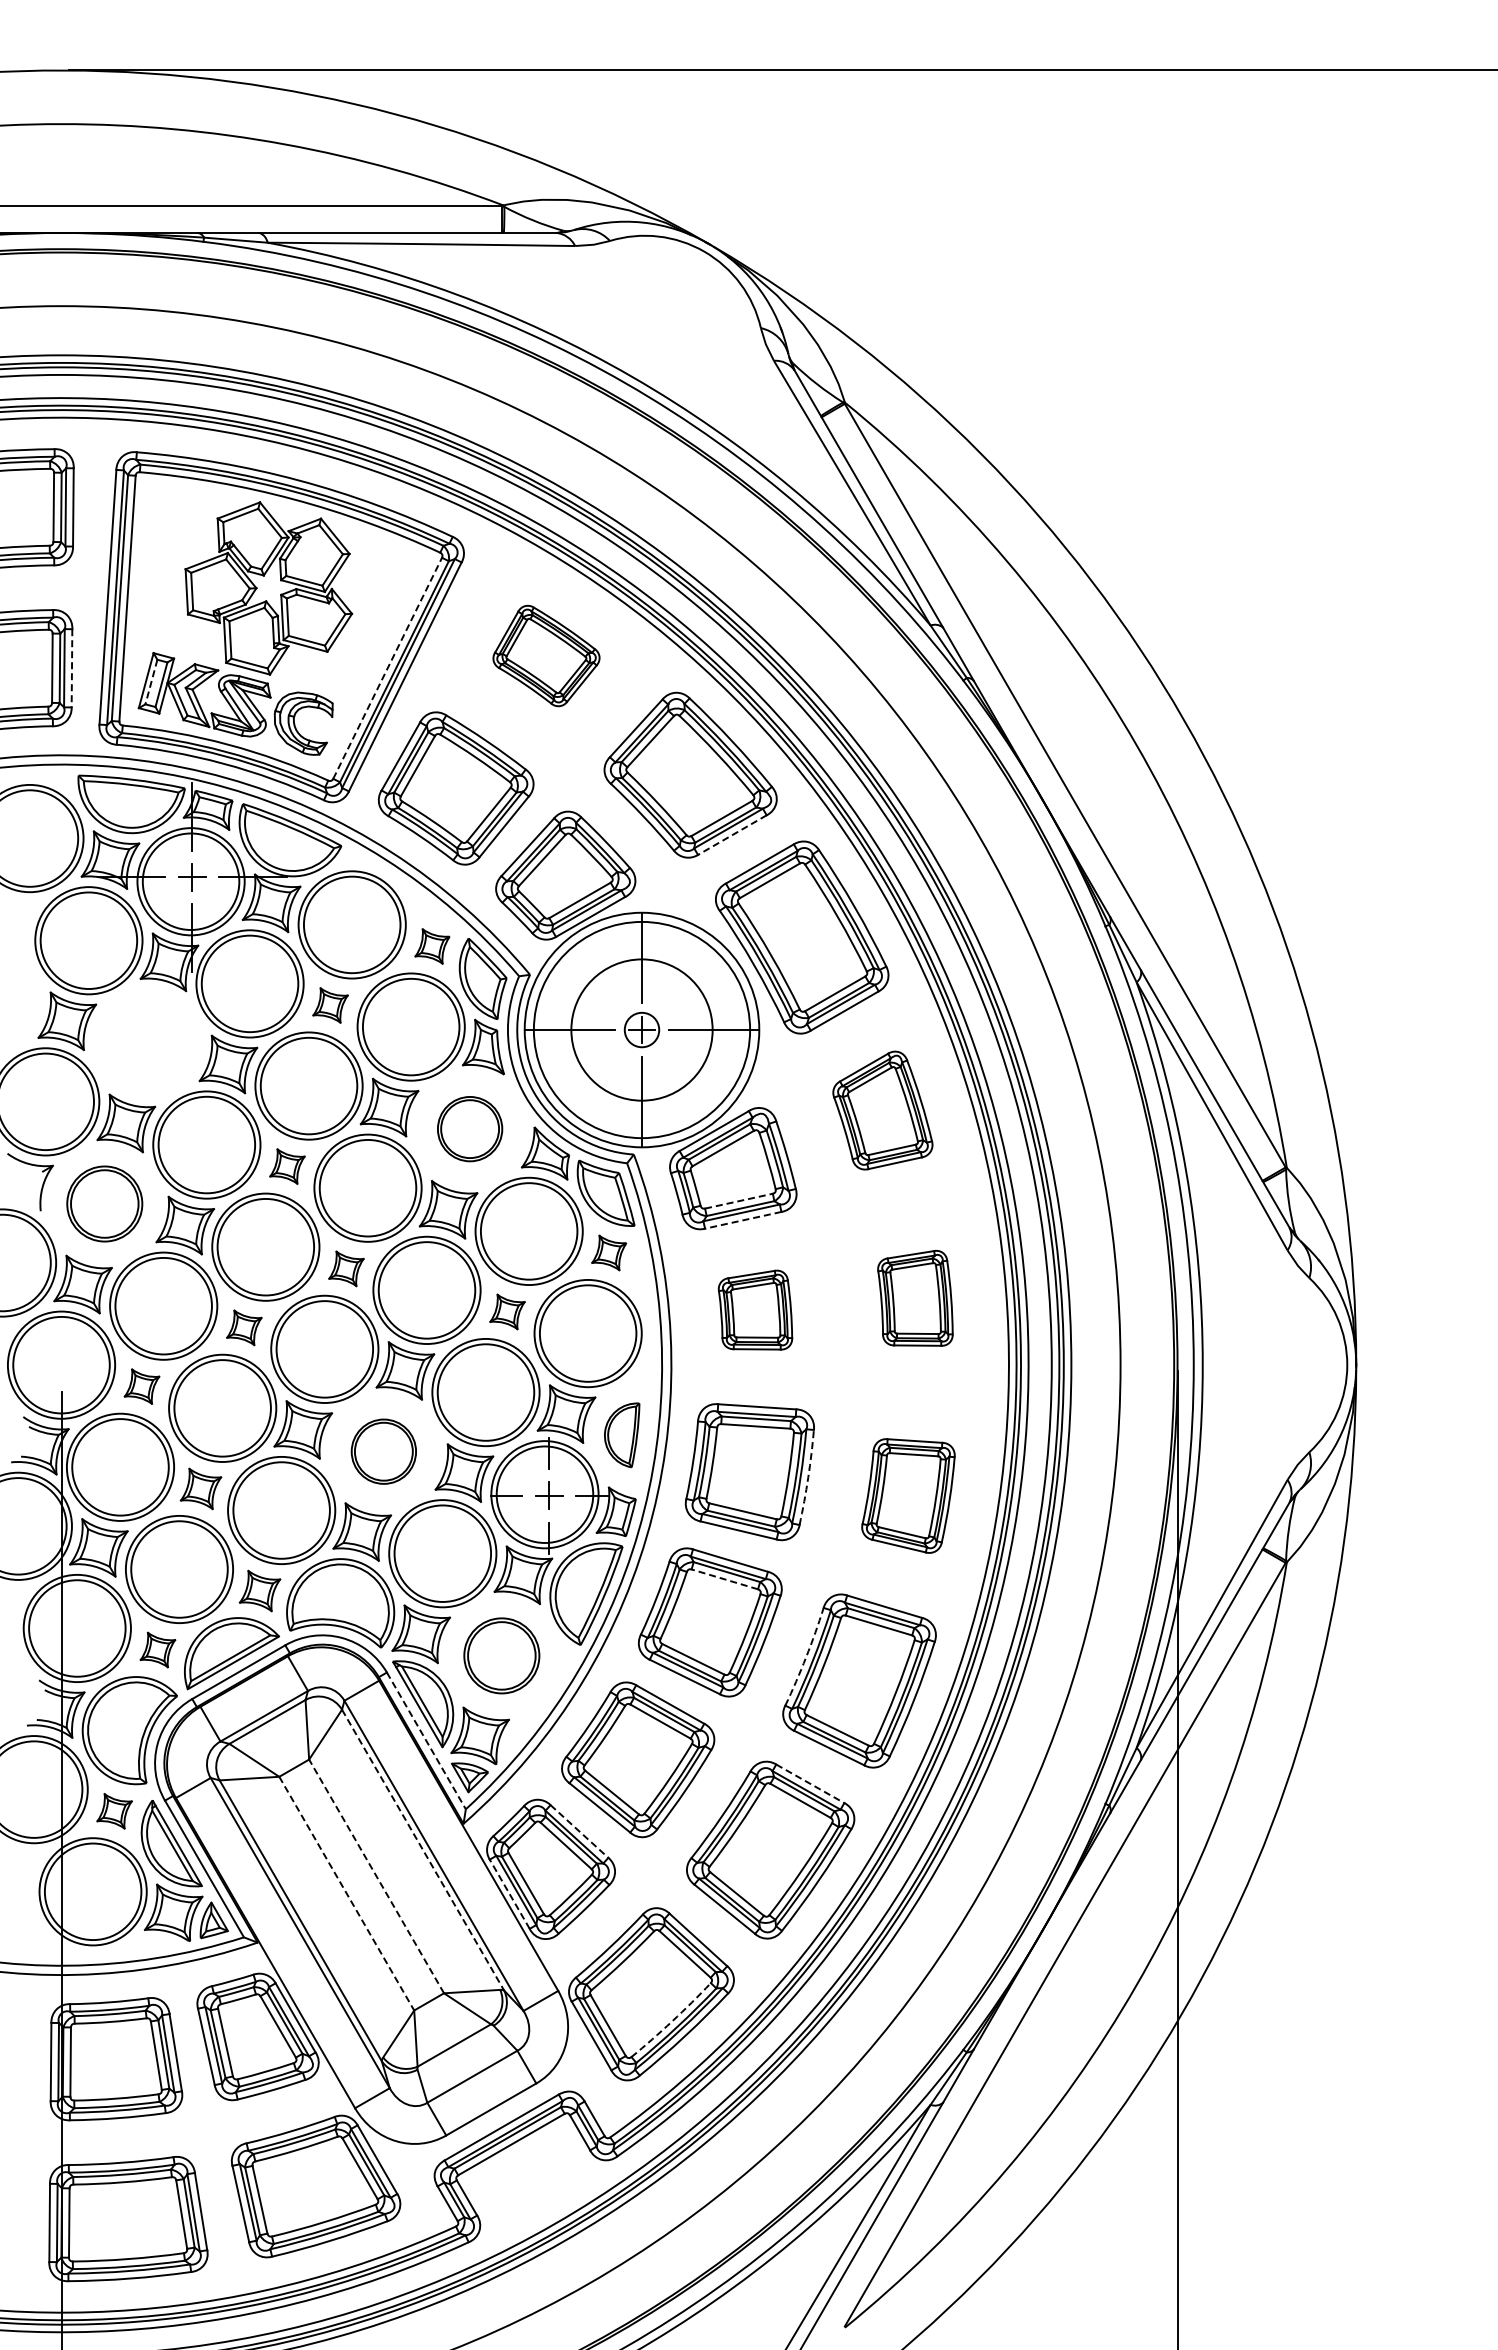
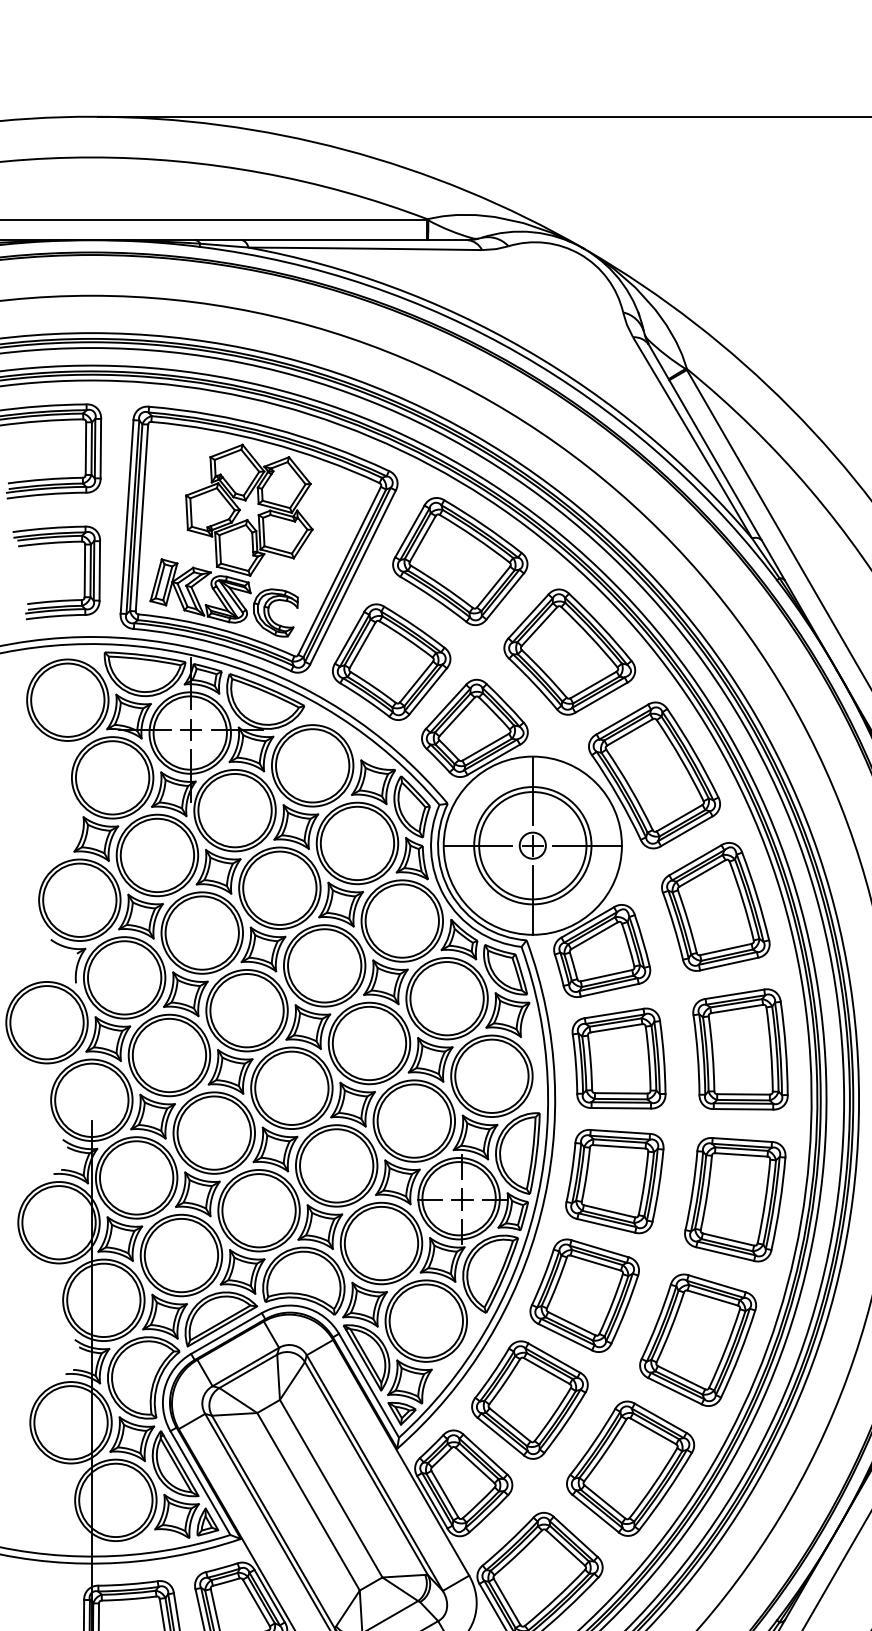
part: (546, 655) -> (460, 561), size x1.67
line: (387, 667) -> (339, 570), dashed -> solid
line: (71, 668) -> (99, 571), dashed -> solid
line: (151, 682) -> (160, 581), dashed -> solid
line: (732, 835) -> (601, 697), dashed -> solid
part: (432, 946) -> (373, 782), size x1.67
part: (330, 1005) -> (296, 827), size x1.67
circle: (641, 1029) -> (532, 845), size x0.71
part: (147, 1042) -> (157, 855), added
part: (882, 1110) -> (715, 906), size x1.43
part: (469, 1128) -> (401, 920), size x1.67
part: (287, 1166) -> (263, 949), size x1.67
line: (738, 1201) -> (606, 975), dashed -> solid
part: (104, 1203) -> (124, 977), size x1.43
line: (742, 1220) -> (609, 990), dashed -> solid
part: (608, 1252) -> (507, 1014), size x1.67
part: (346, 1268) -> (308, 1026), size x1.67
part: (915, 1298) -> (740, 1049), size x1.67
part: (755, 1309) -> (619, 1058), size x1.67
part: (507, 1311) -> (430, 1059), size x1.67
part: (244, 1327) -> (230, 1071), size x1.67
part: (141, 1386) -> (152, 1116), size x1.67
part: (621, 1435) -> (517, 1153), size x1.67
part: (383, 1451) -> (336, 1165), size x1.67
arc: (808, 1477) -> (659, 1185), dashed -> solid
part: (200, 1488) -> (197, 1193), size x1.43
part: (908, 1495) -> (735, 1199), size x1.43
line: (724, 1579) -> (595, 1263), dashed -> solid
part: (259, 1590) -> (242, 1271), size x1.43
part: (157, 1649) -> (164, 1316), size x1.67
part: (501, 1655) -> (426, 1320), size x1.43
arc: (806, 1657) -> (657, 1322), dashed -> solid
line: (426, 1740) -> (369, 1385), dashed -> solid
line: (810, 1784) -> (660, 1418), dashed -> solid
part: (114, 1811) -> (132, 1439), size x1.67
line: (579, 1831) -> (485, 1454), dashed -> solid
line: (423, 1850) -> (366, 1469), dashed -> solid
line: (376, 1876) -> (331, 1488), dashed -> solid
line: (346, 1893) -> (308, 1501), dashed -> solid
line: (509, 1894) -> (432, 1502), dashed -> solid
arc: (672, 2021) -> (556, 1598), dashed -> solid

